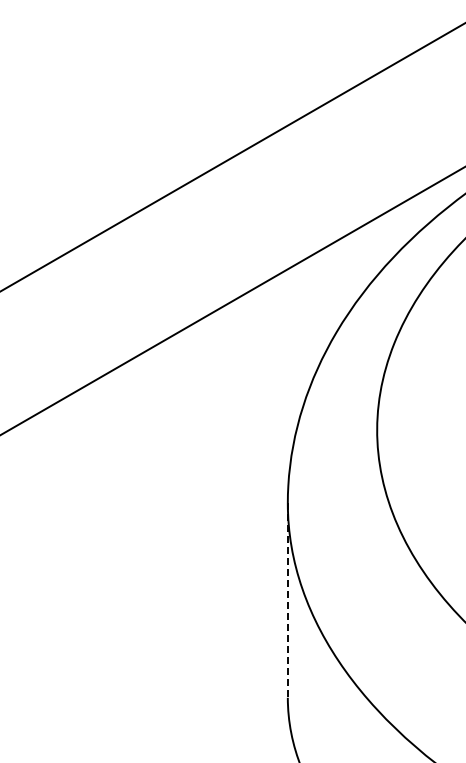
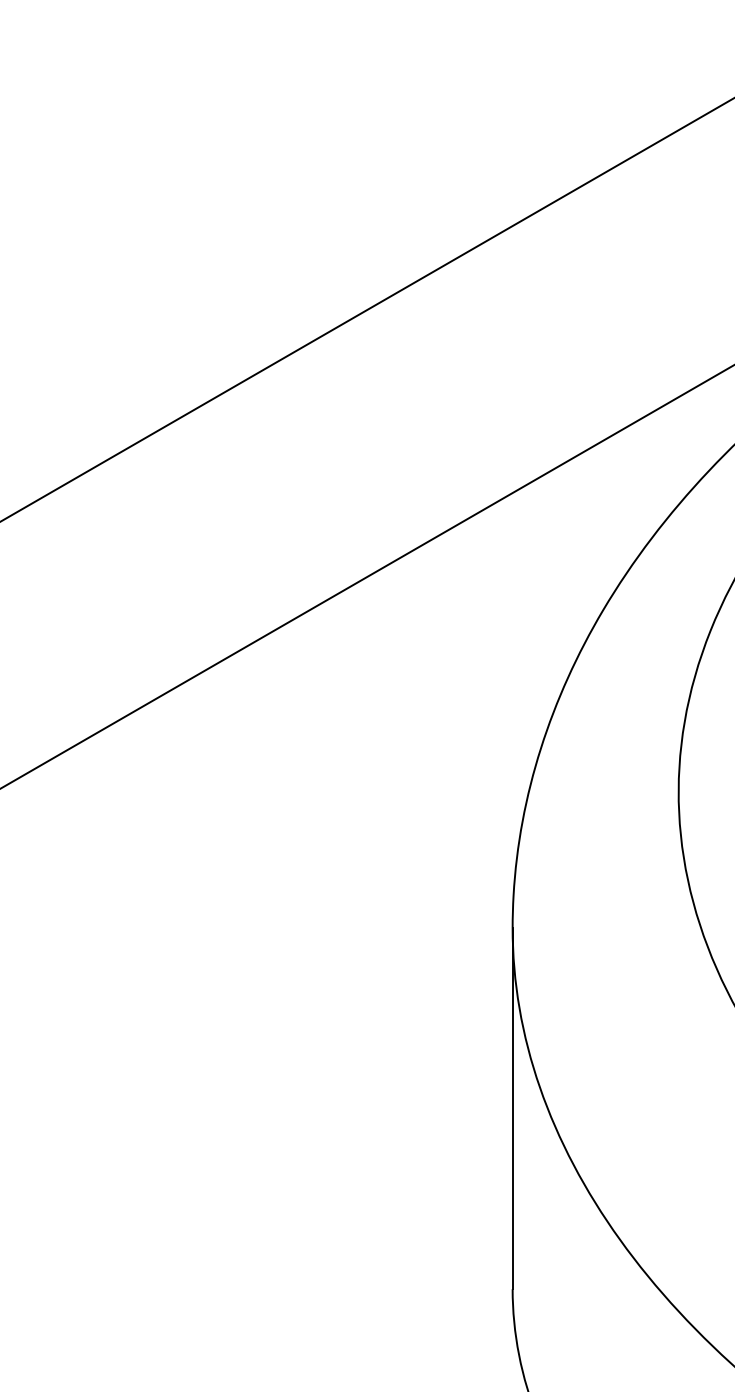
line: (287, 601) -> (512, 1110), dashed -> solid

